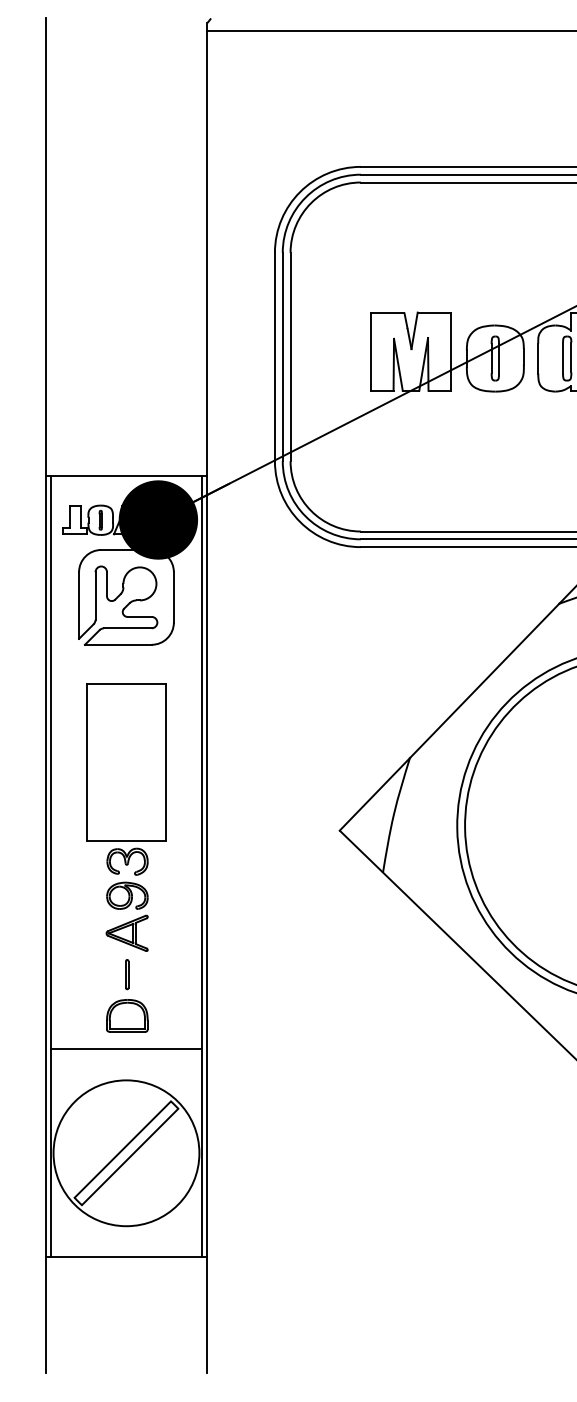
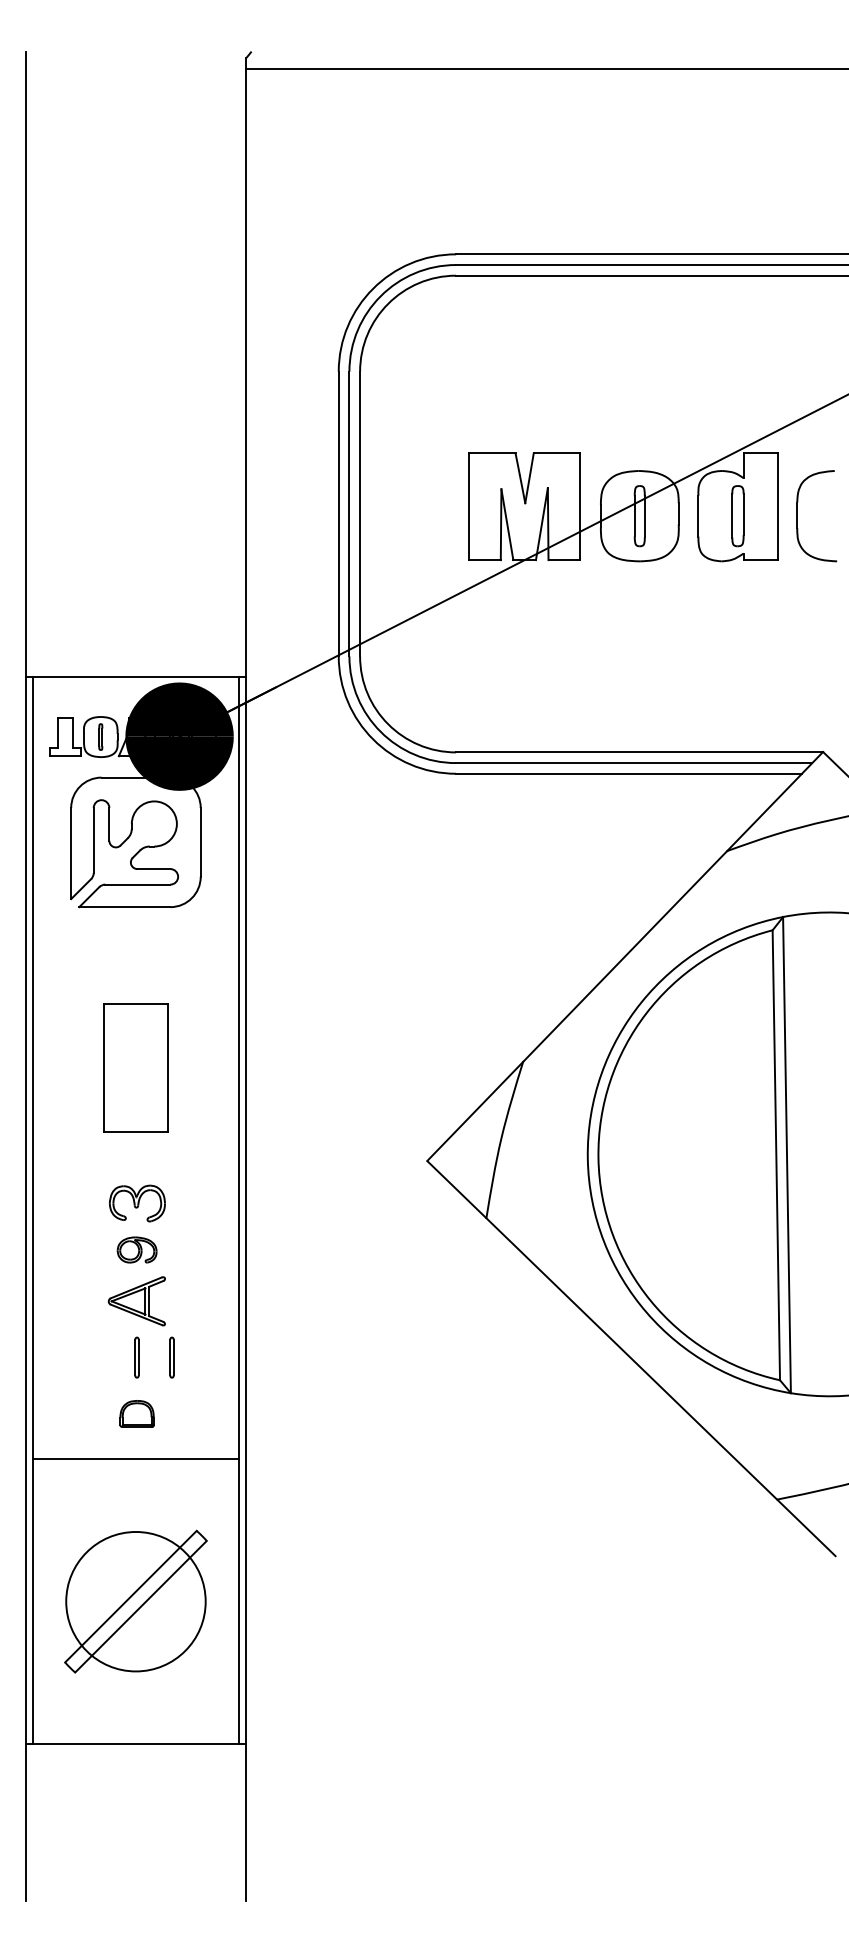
part: (126, 762) -> (135, 1067), size x0.6
part: (126, 895) -> (136, 1249), size x0.7
part: (152, 974) -> (171, 1357), added
part: (126, 1015) -> (136, 1413), size x0.6
circle: (126, 1153) -> (135, 1601), size x0.7

